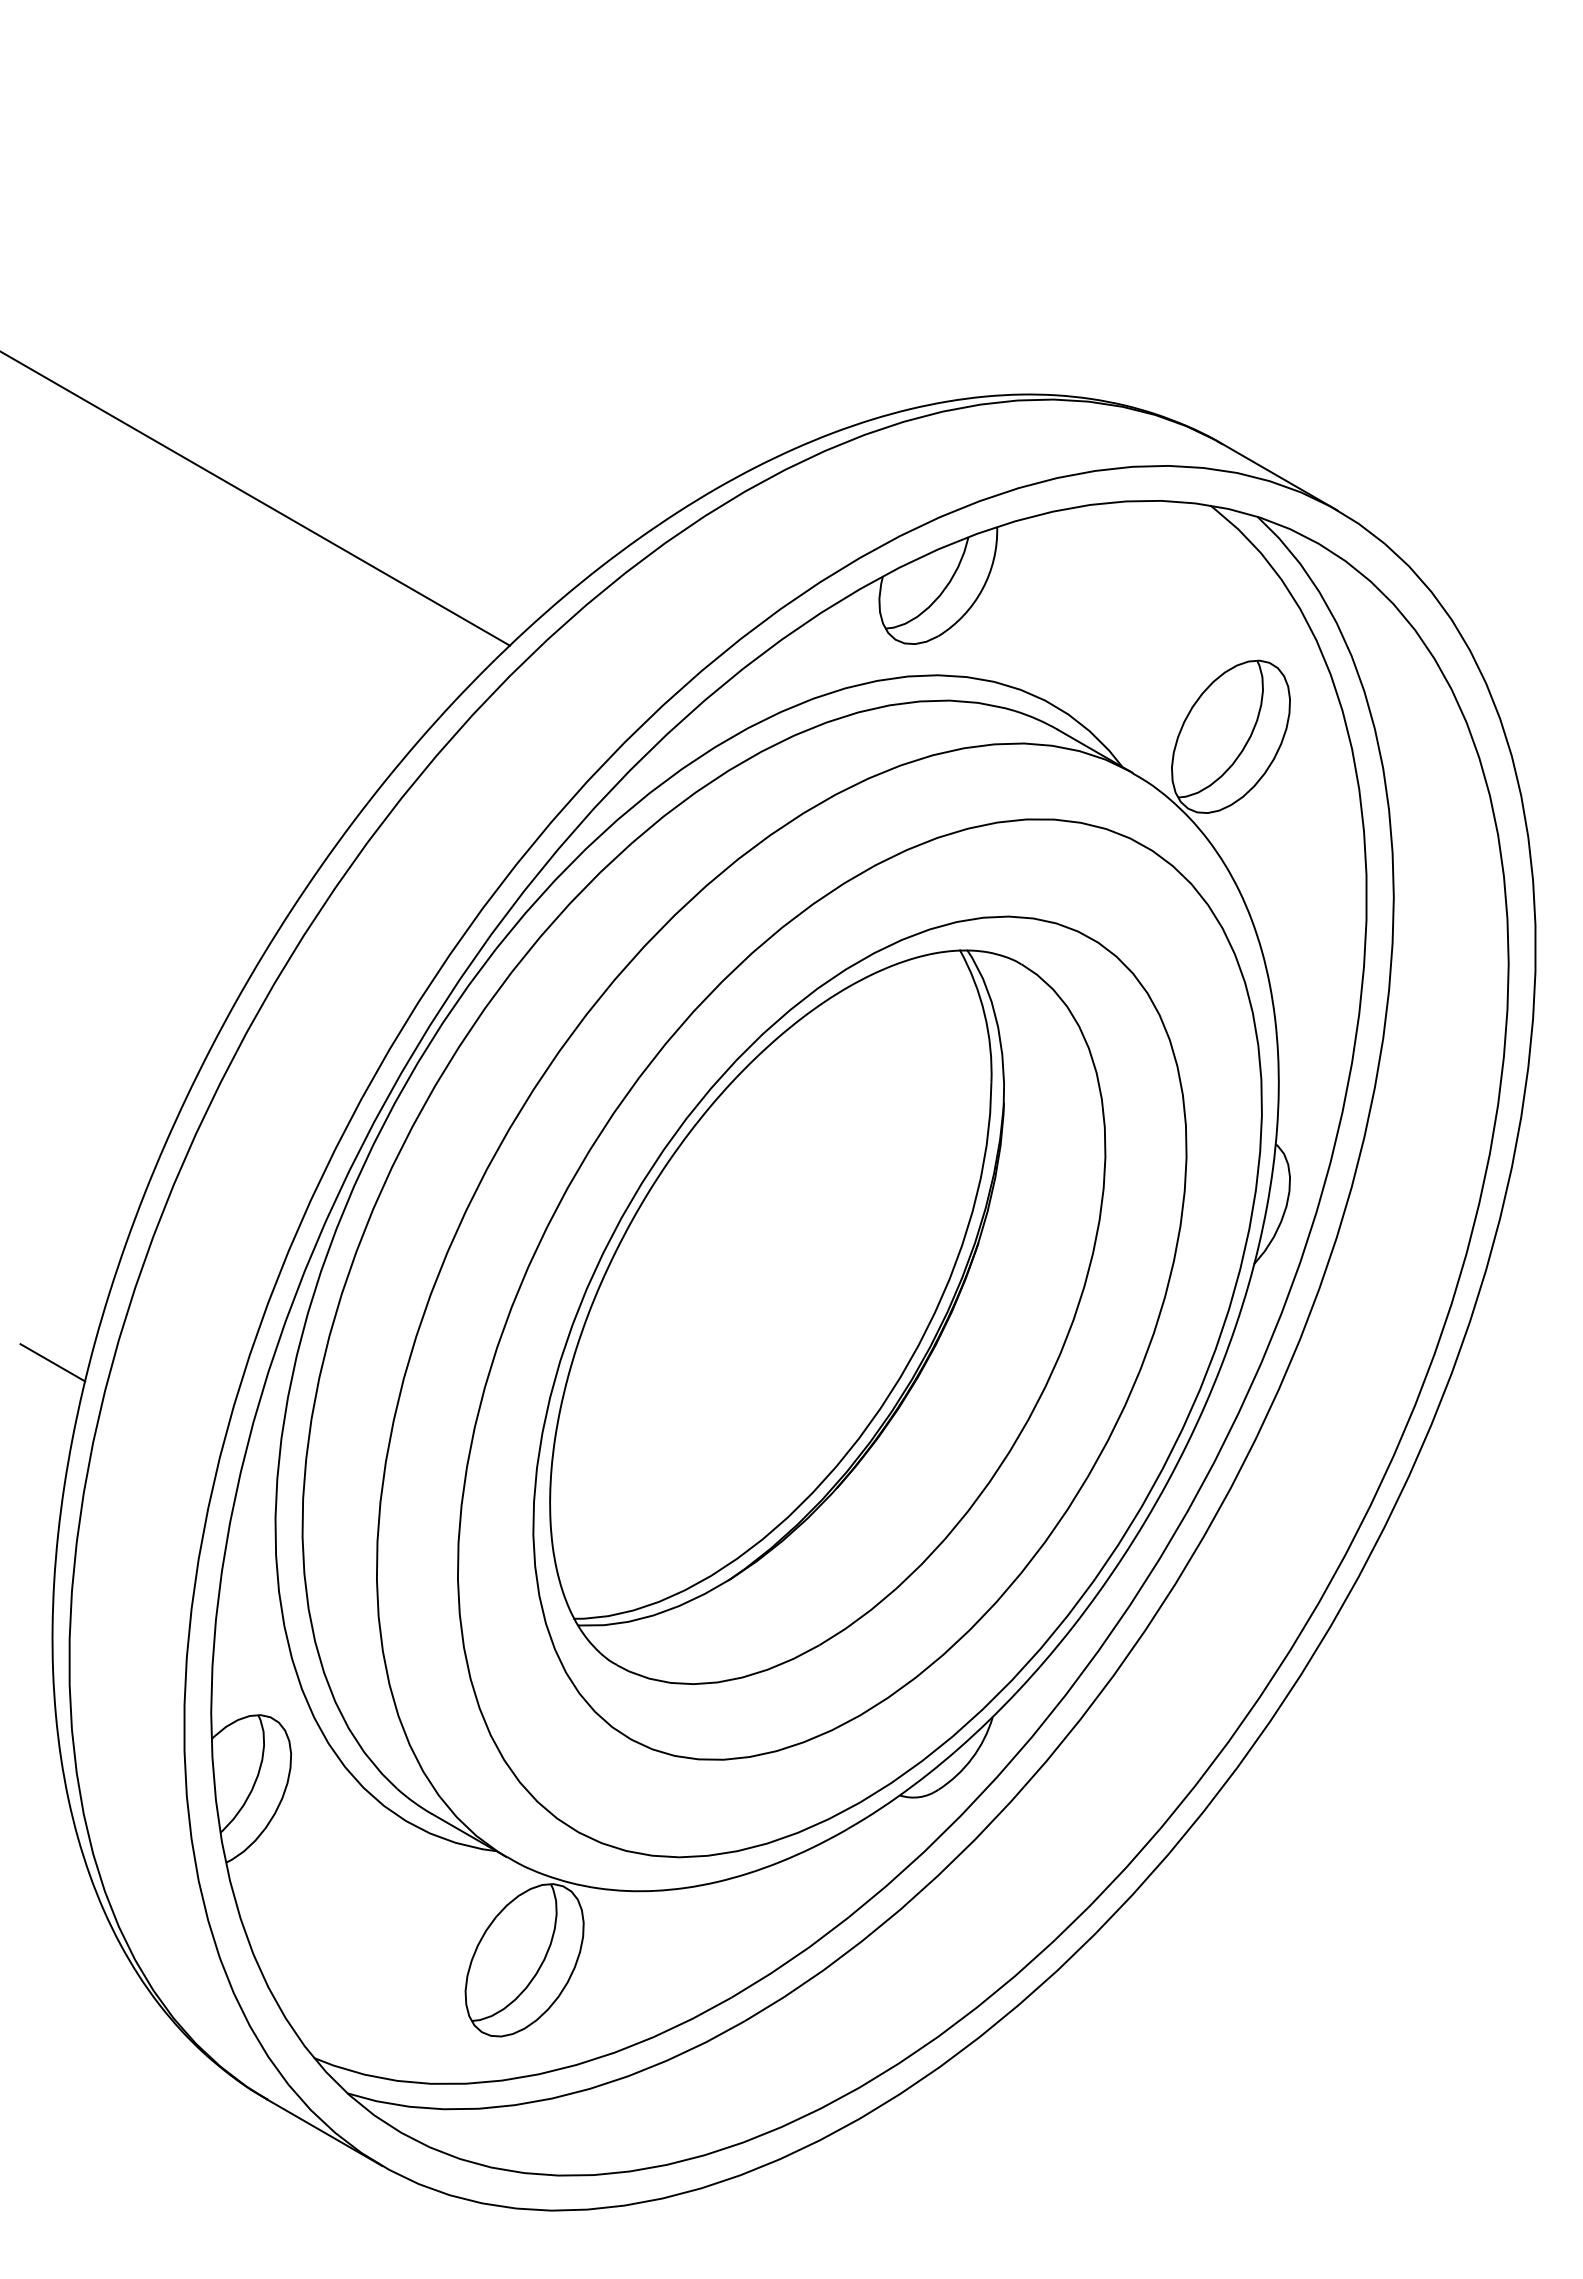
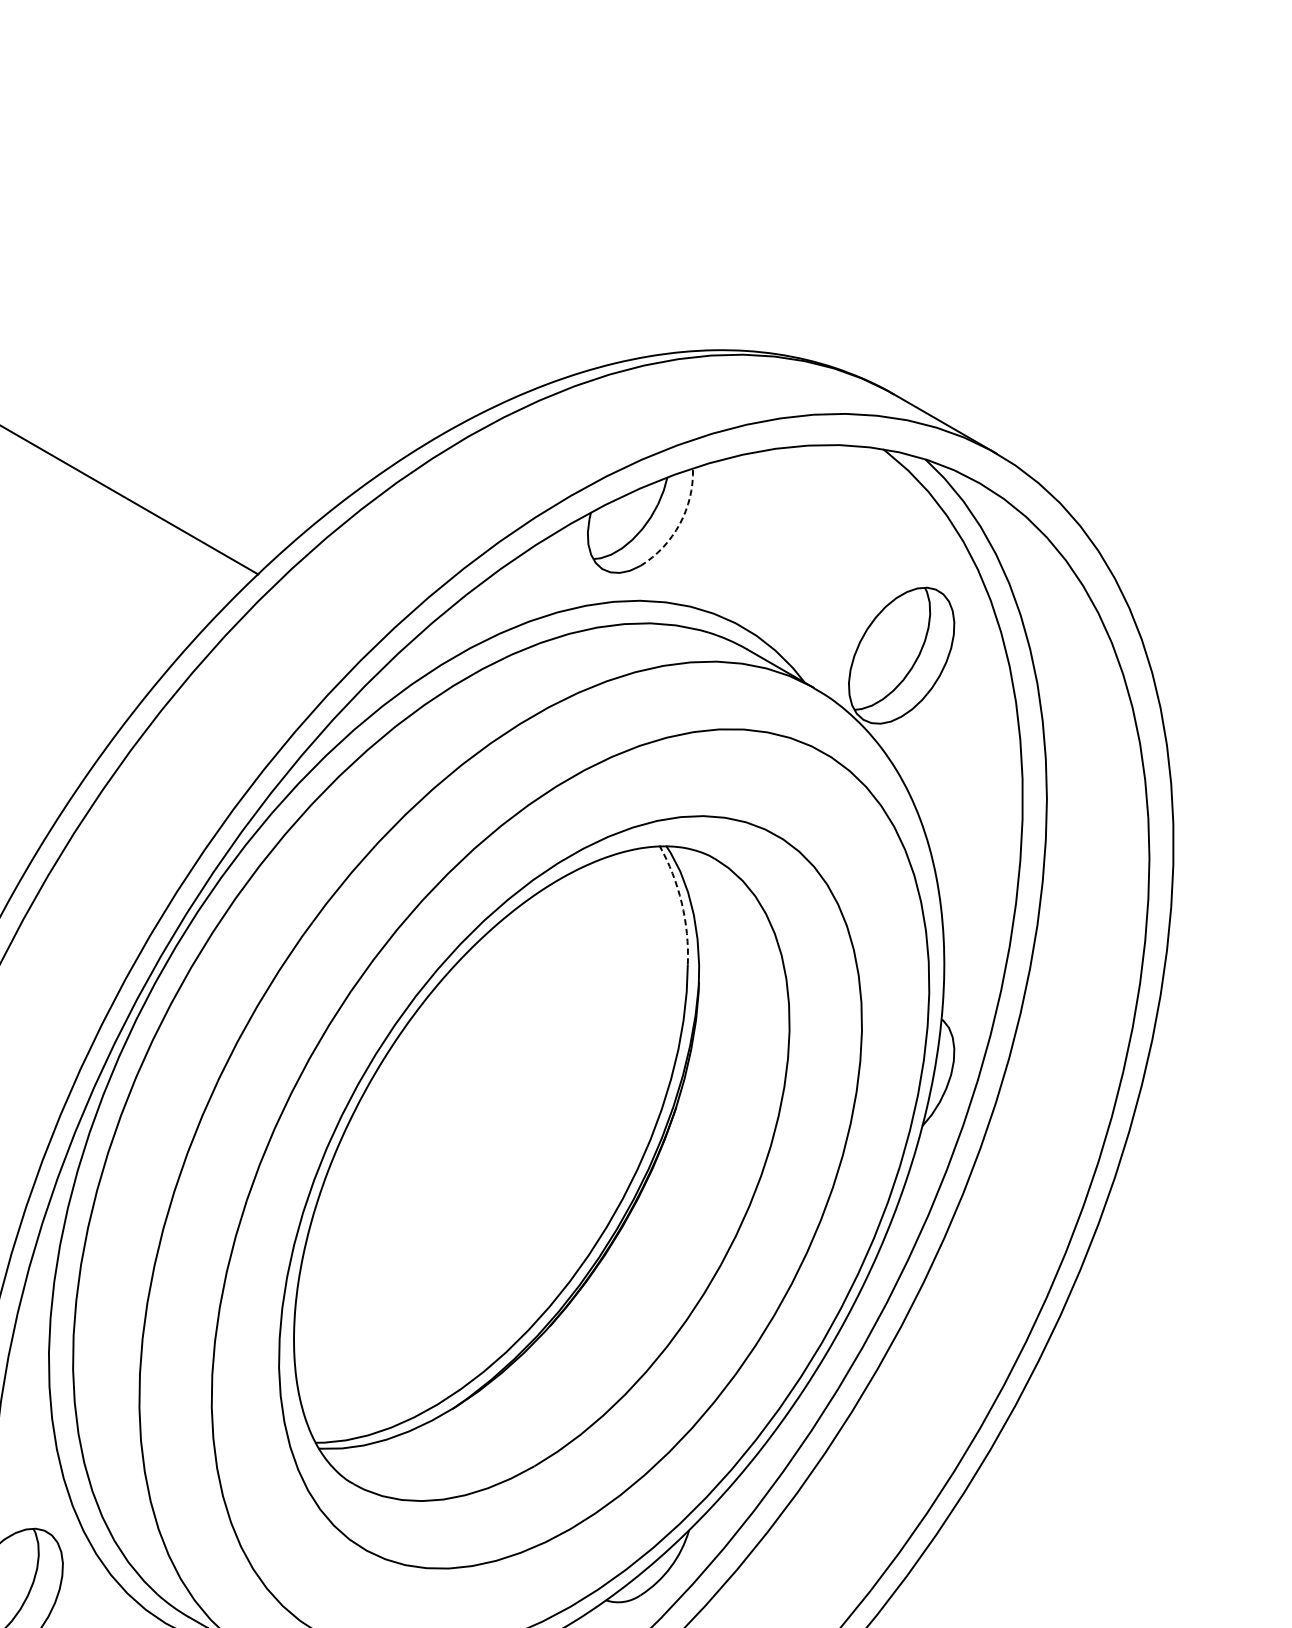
arc: (982, 589) -> (679, 524), solid -> dashed
arc: (984, 1014) -> (681, 903), solid -> dashed

